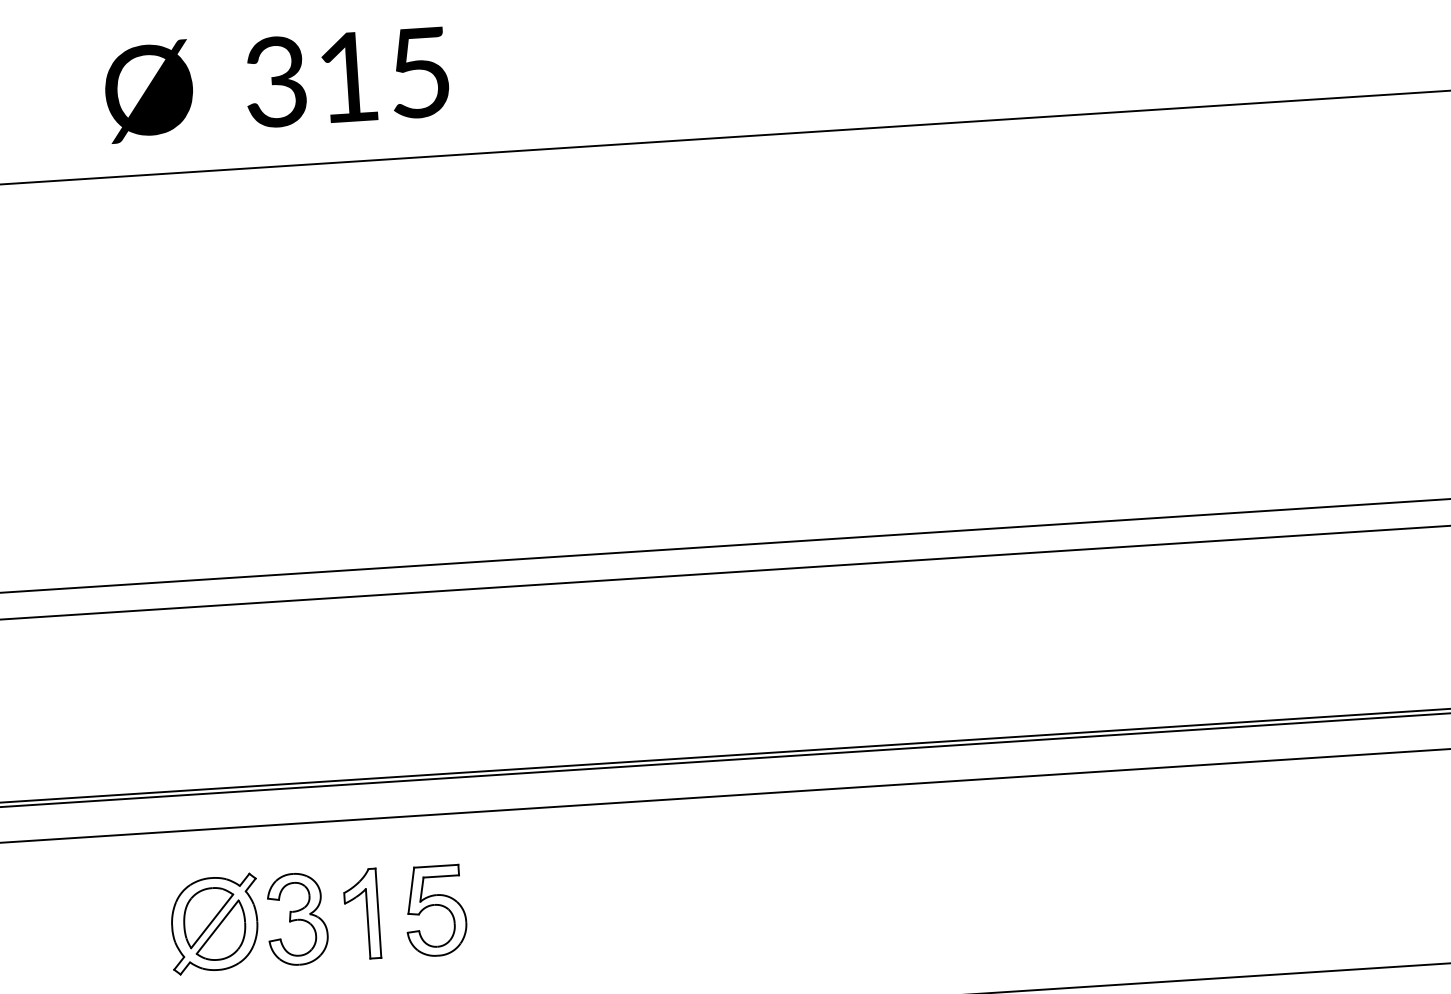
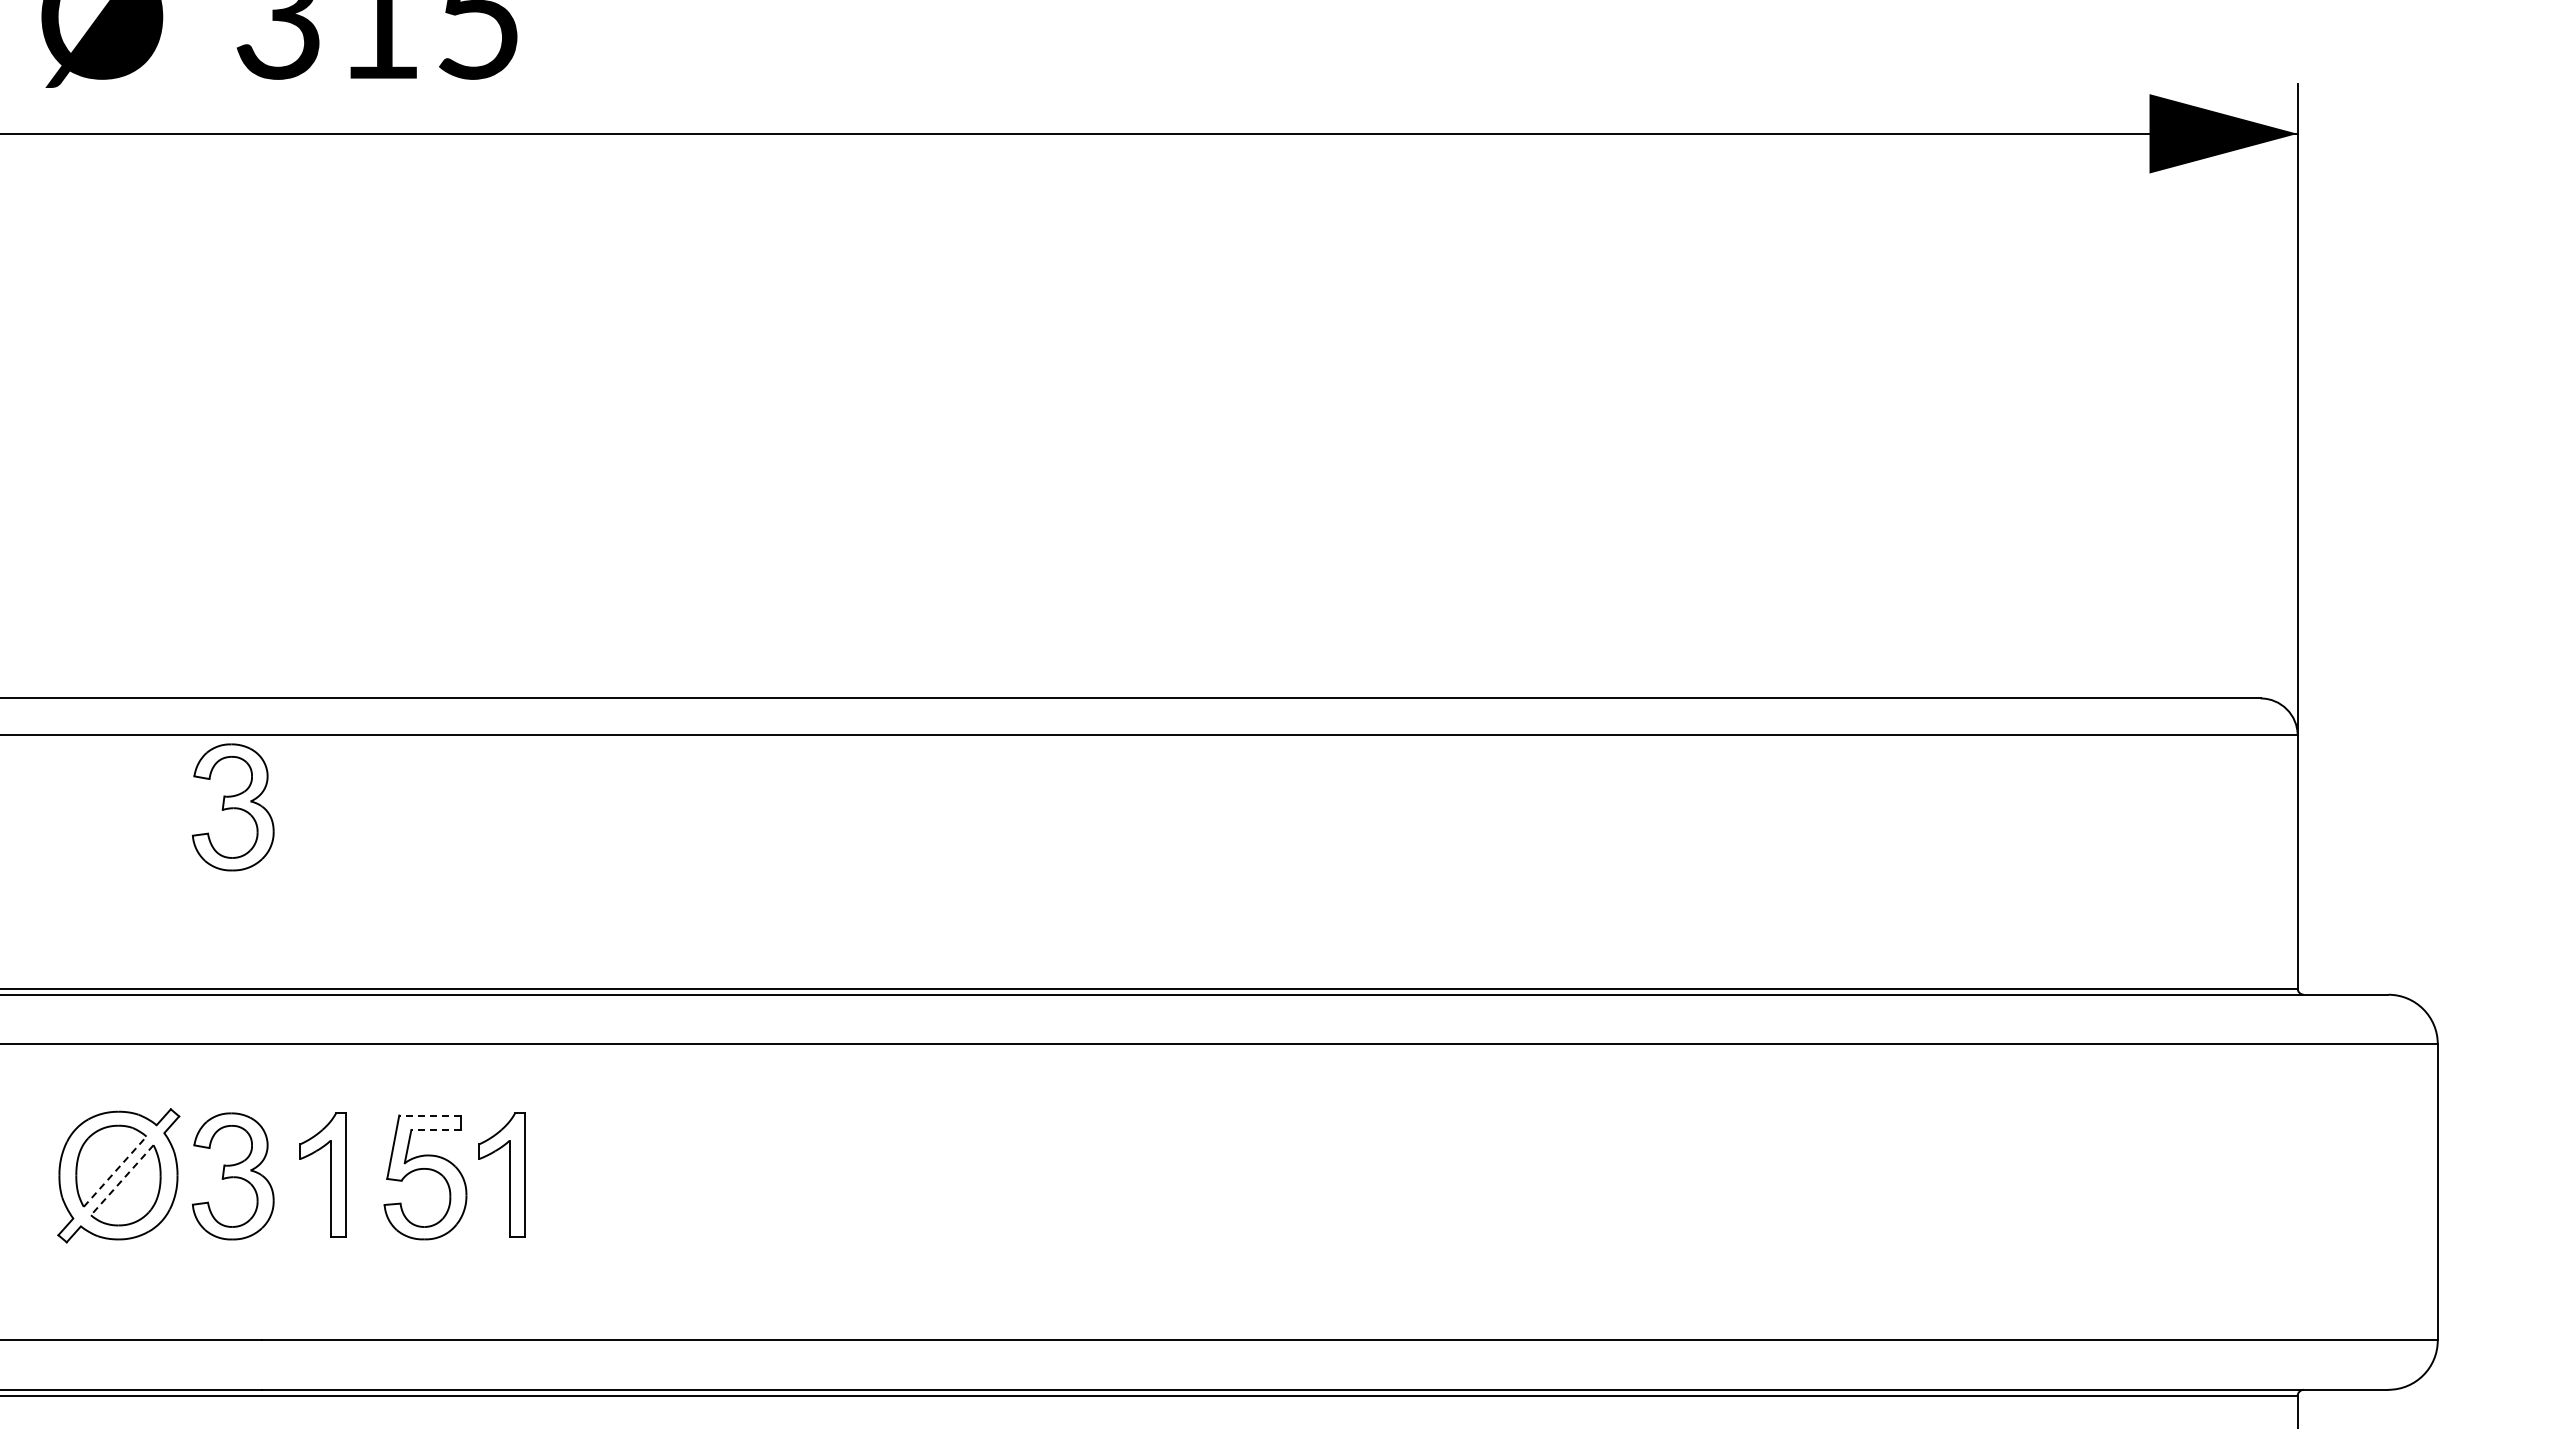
part: (279, 653) -> (232, 807), added
line: (435, 866) -> (429, 1115), solid -> dashed
line: (441, 876) -> (436, 1130), solid -> dashed
part: (496, 905) -> (509, 1174), added
line: (212, 921) -> (115, 1171), solid -> dashed
line: (217, 927) -> (122, 1180), solid -> dashed

